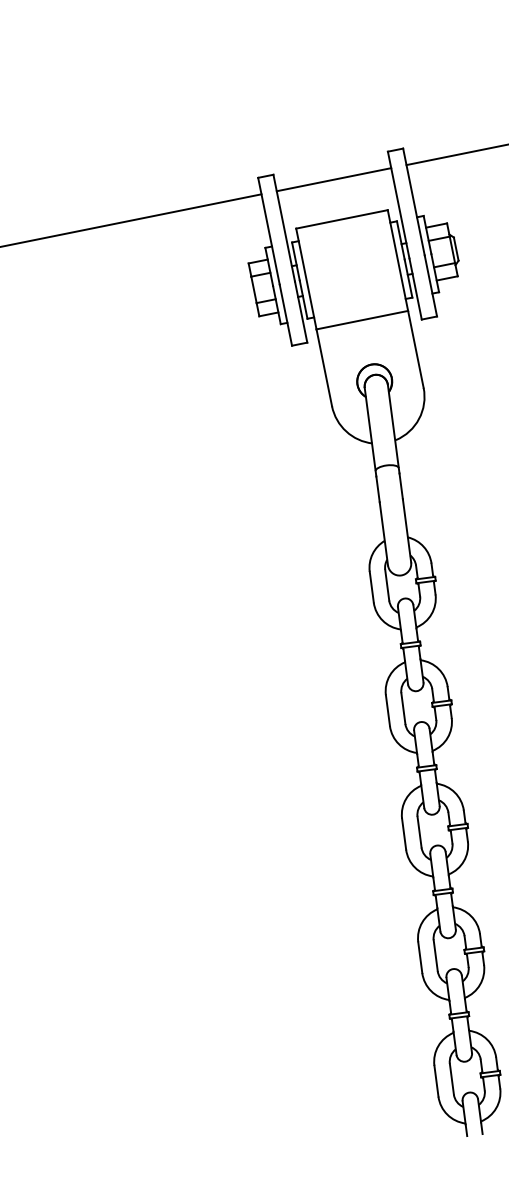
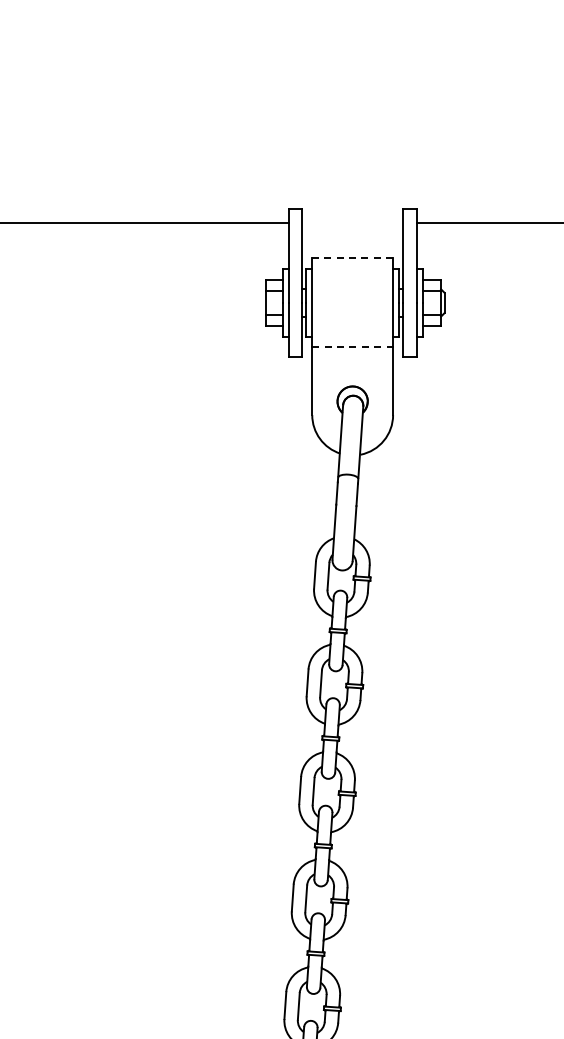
line: (333, 180) -> (352, 223), removed
line: (341, 219) -> (352, 258), solid -> dashed
line: (363, 320) -> (353, 347), solid -> dashed

